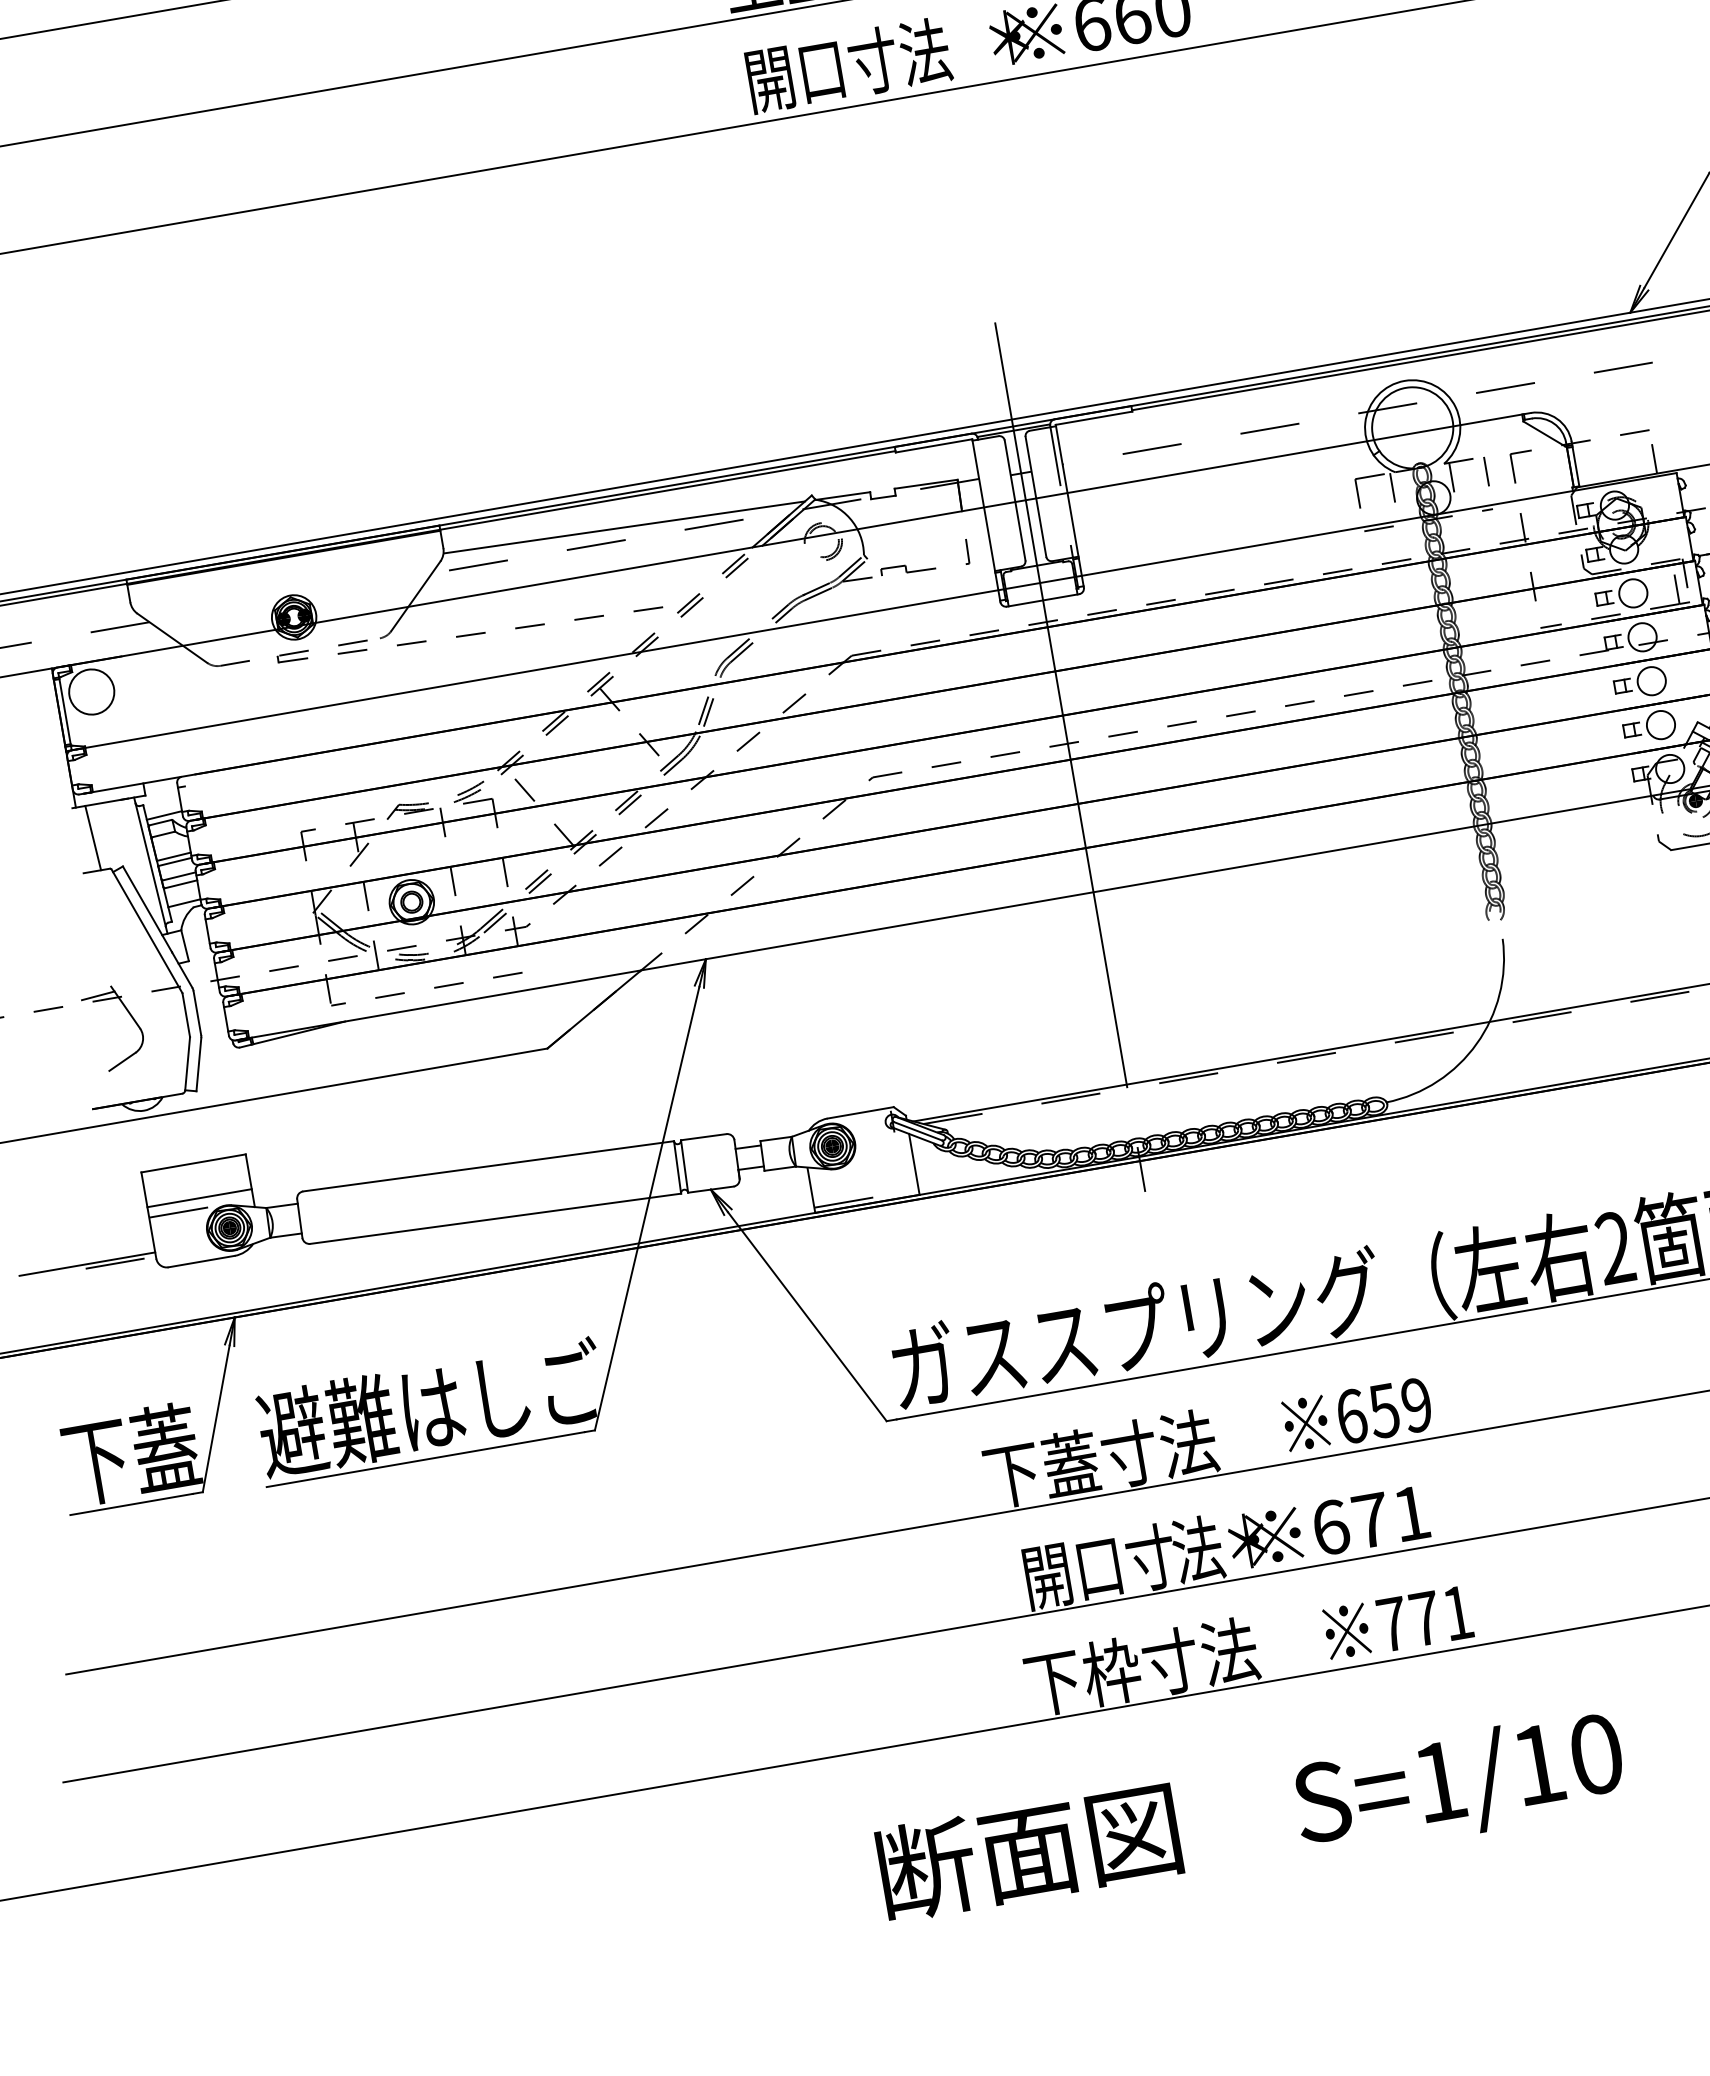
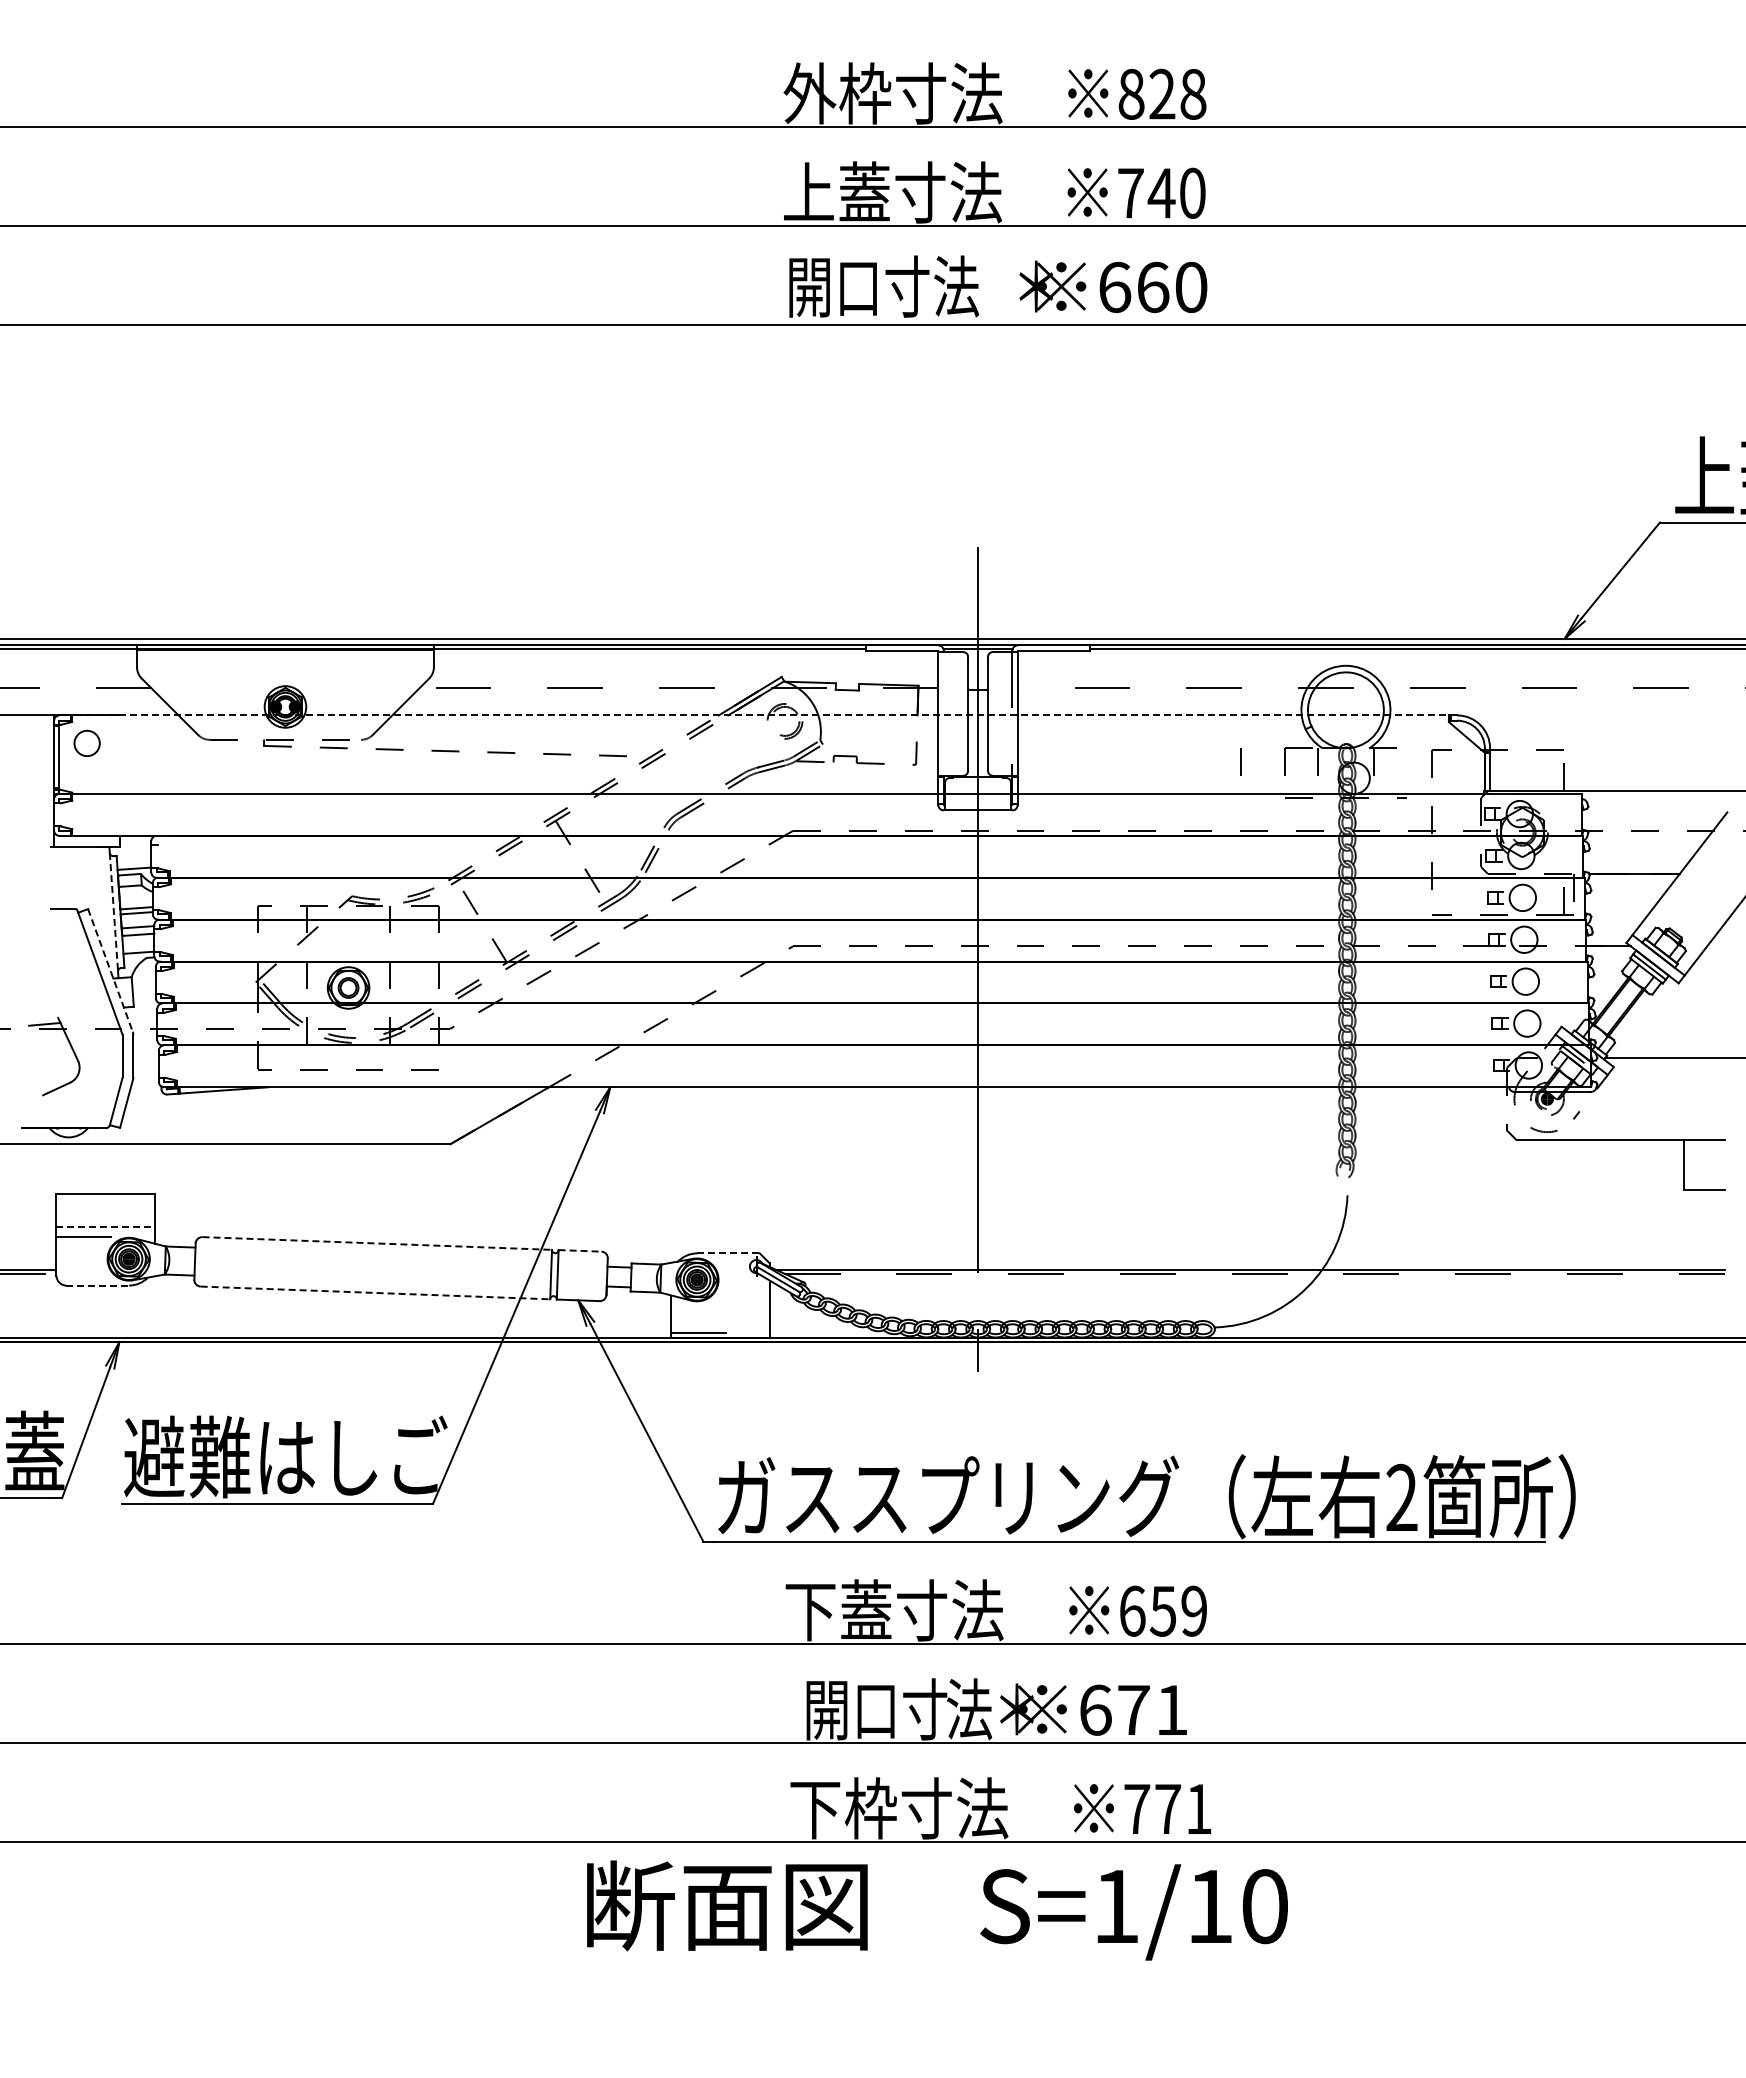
line: (1485, 470) -> (1240, 761), moved
line: (623, 527) -> (603, 676), removed
line: (792, 540) -> (756, 715), solid -> dashed
circle: (92, 692) -> (87, 743), size x0.6
line: (93, 838) -> (65, 878), removed
line: (150, 865) -> (113, 912), solid -> dashed
line: (157, 927) -> (110, 970), solid -> dashed
line: (860, 1112) -> (728, 1253), solid -> dashed
line: (704, 1136) -> (580, 1250), solid -> dashed
line: (488, 1166) -> (377, 1243), solid -> dashed
line: (200, 1197) -> (106, 1226), solid -> dashed
line: (495, 1218) -> (375, 1292), solid -> dashed
line: (202, 1261) -> (98, 1285), solid -> dashed
text: (1251, 1818) -> (937, 1910), moved

